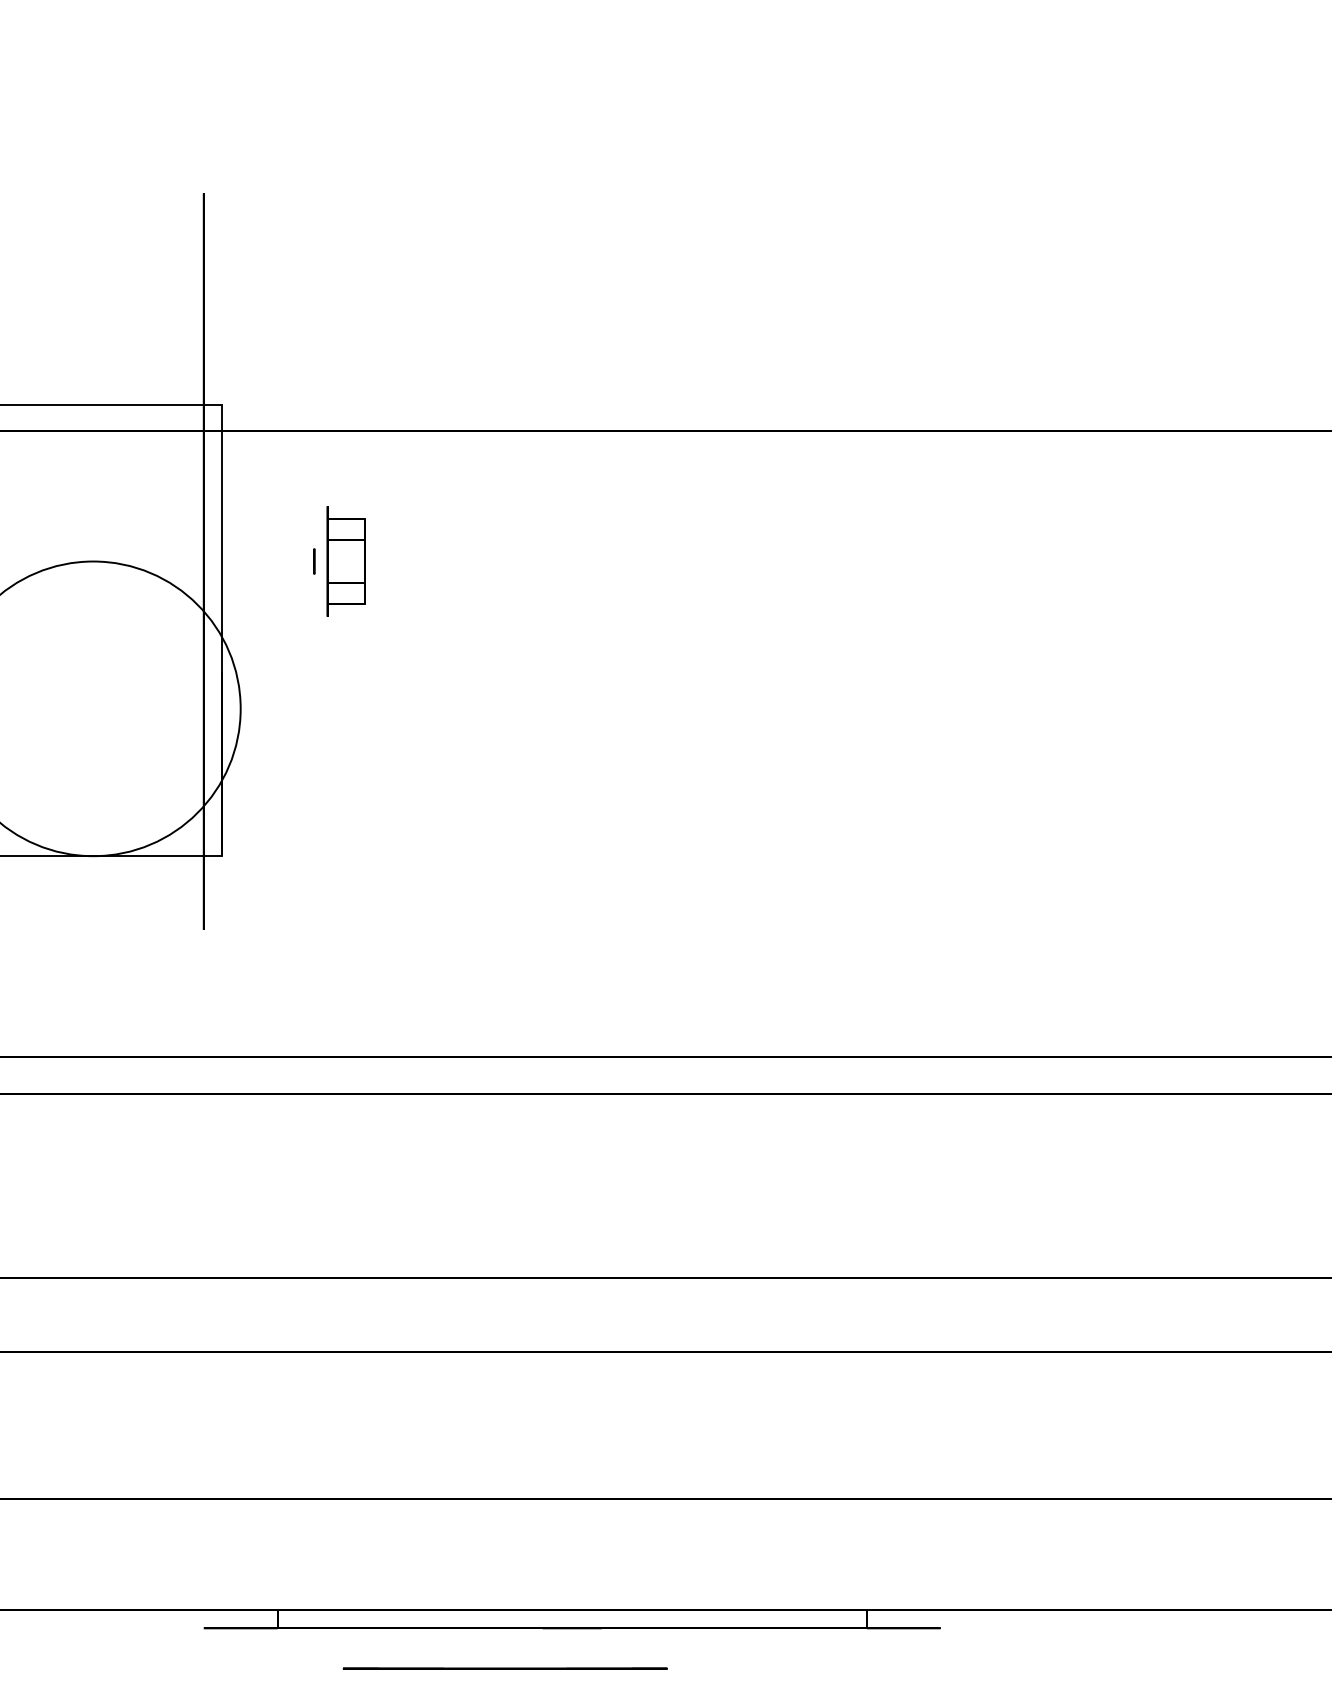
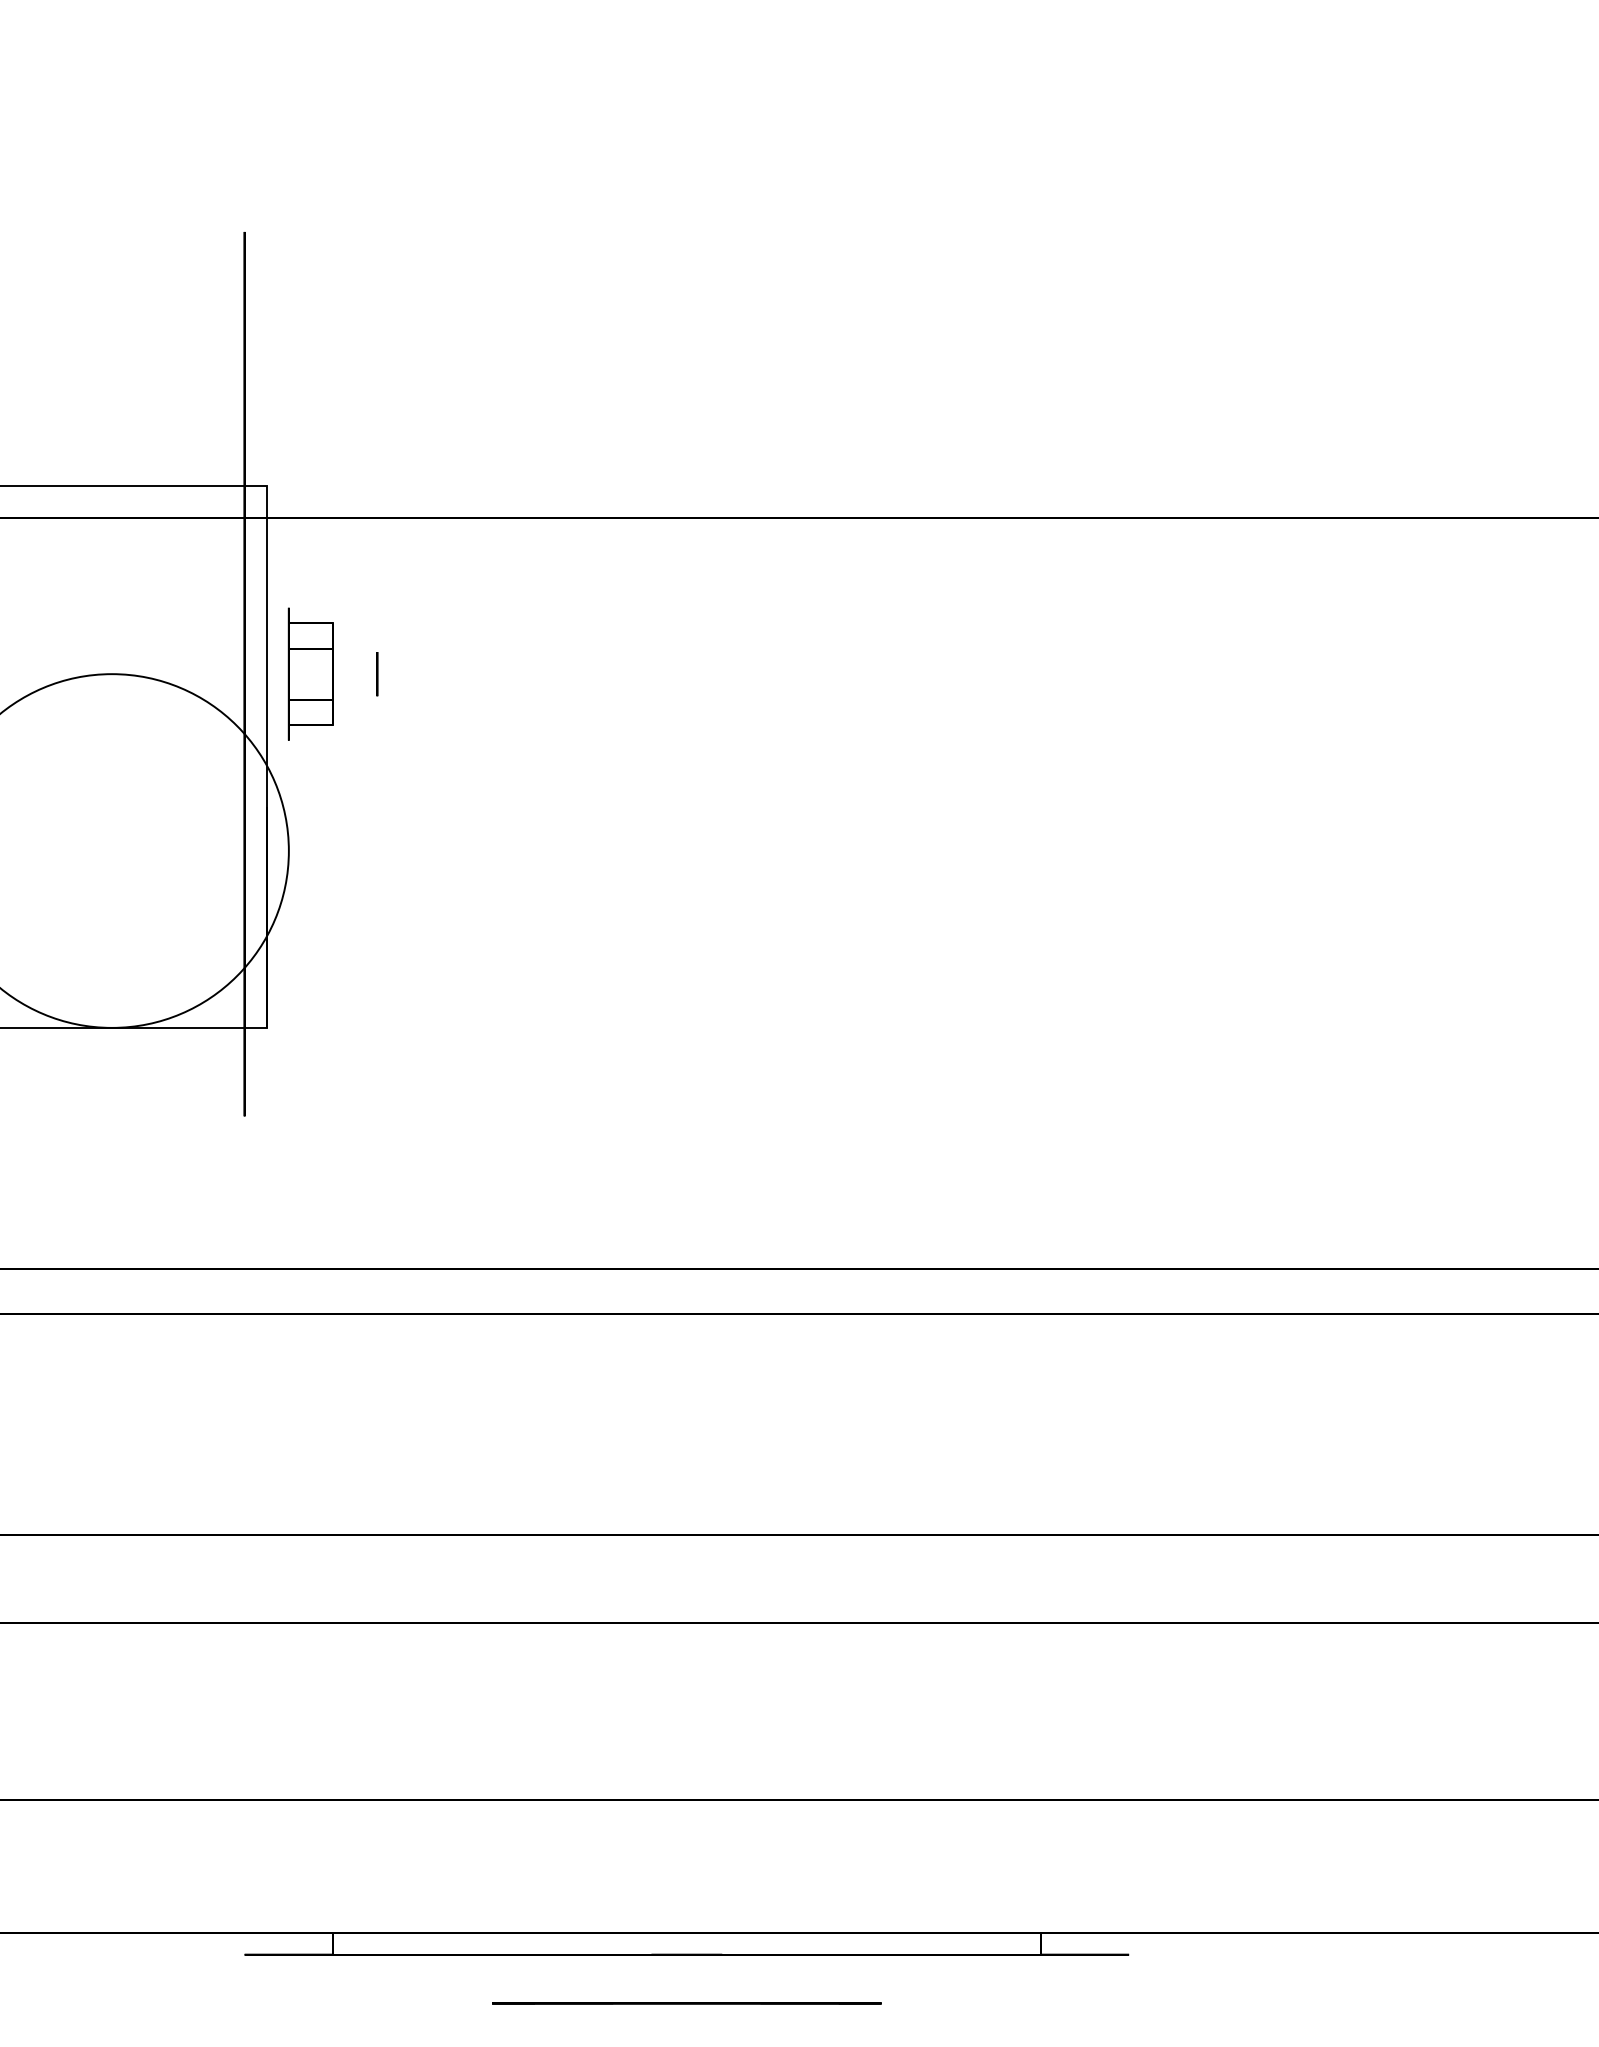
circle: (314, 561) -> (377, 674), size x1.43
part: (345, 561) -> (310, 674), moved
line: (504, 1668) -> (686, 2003), moved

